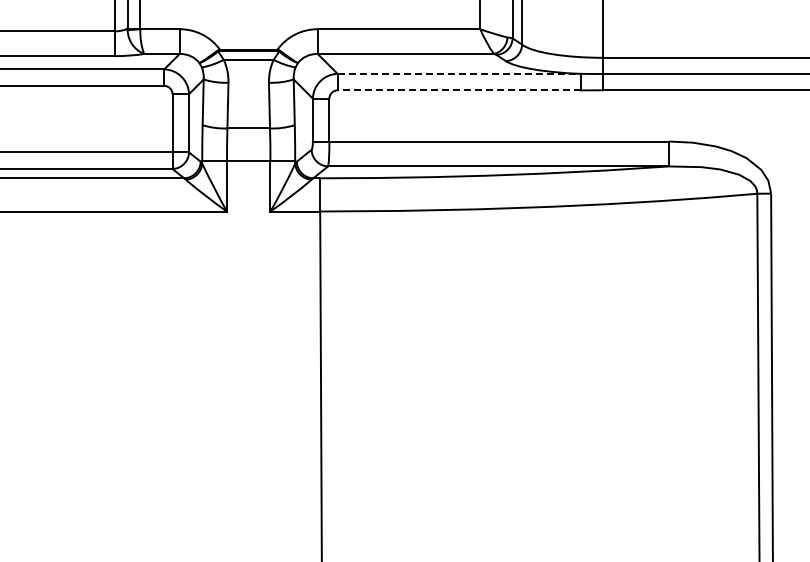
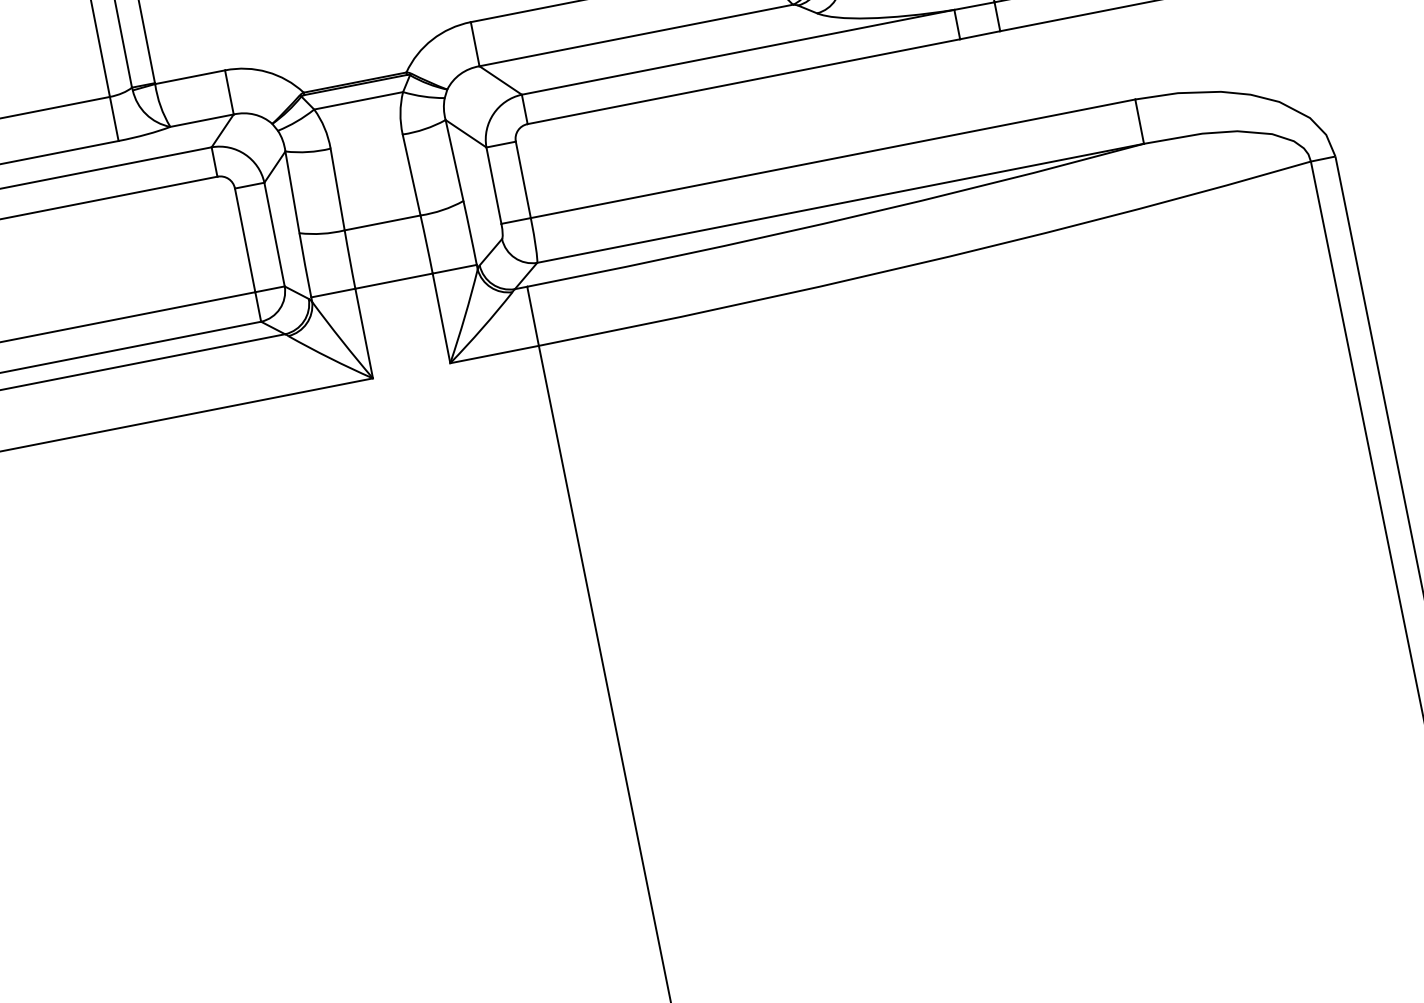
line: (459, 73) -> (738, 51), dashed -> solid
line: (458, 90) -> (742, 82), dashed -> solid

